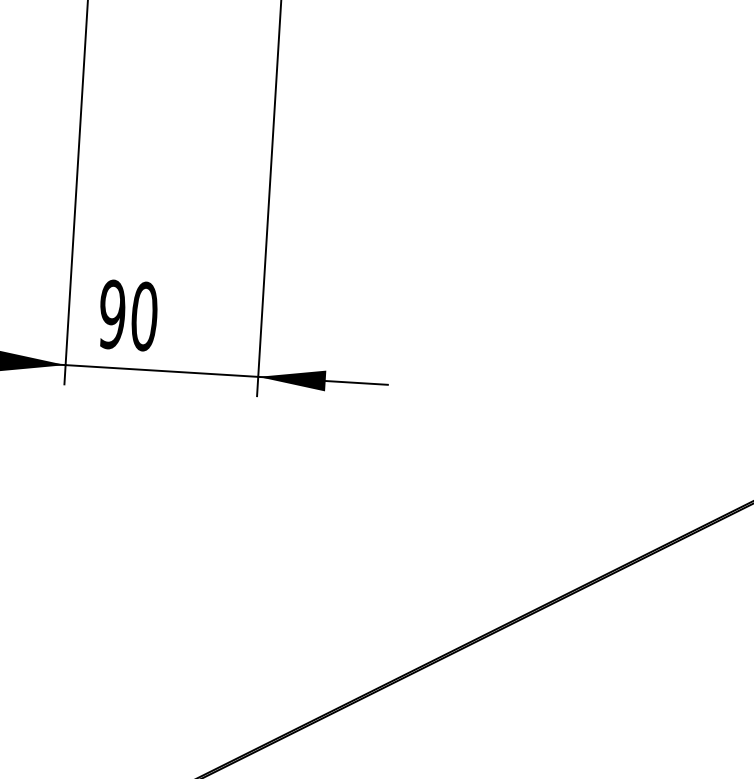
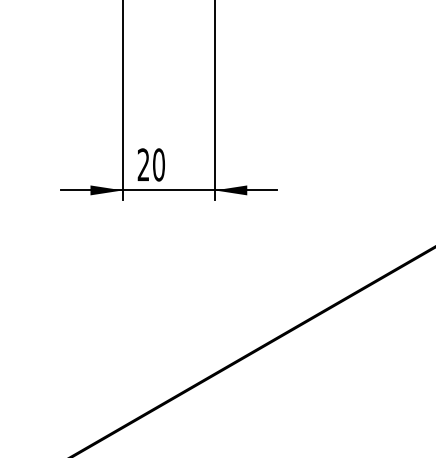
text: (112, 313) -> (143, 164), 90 -> 20

